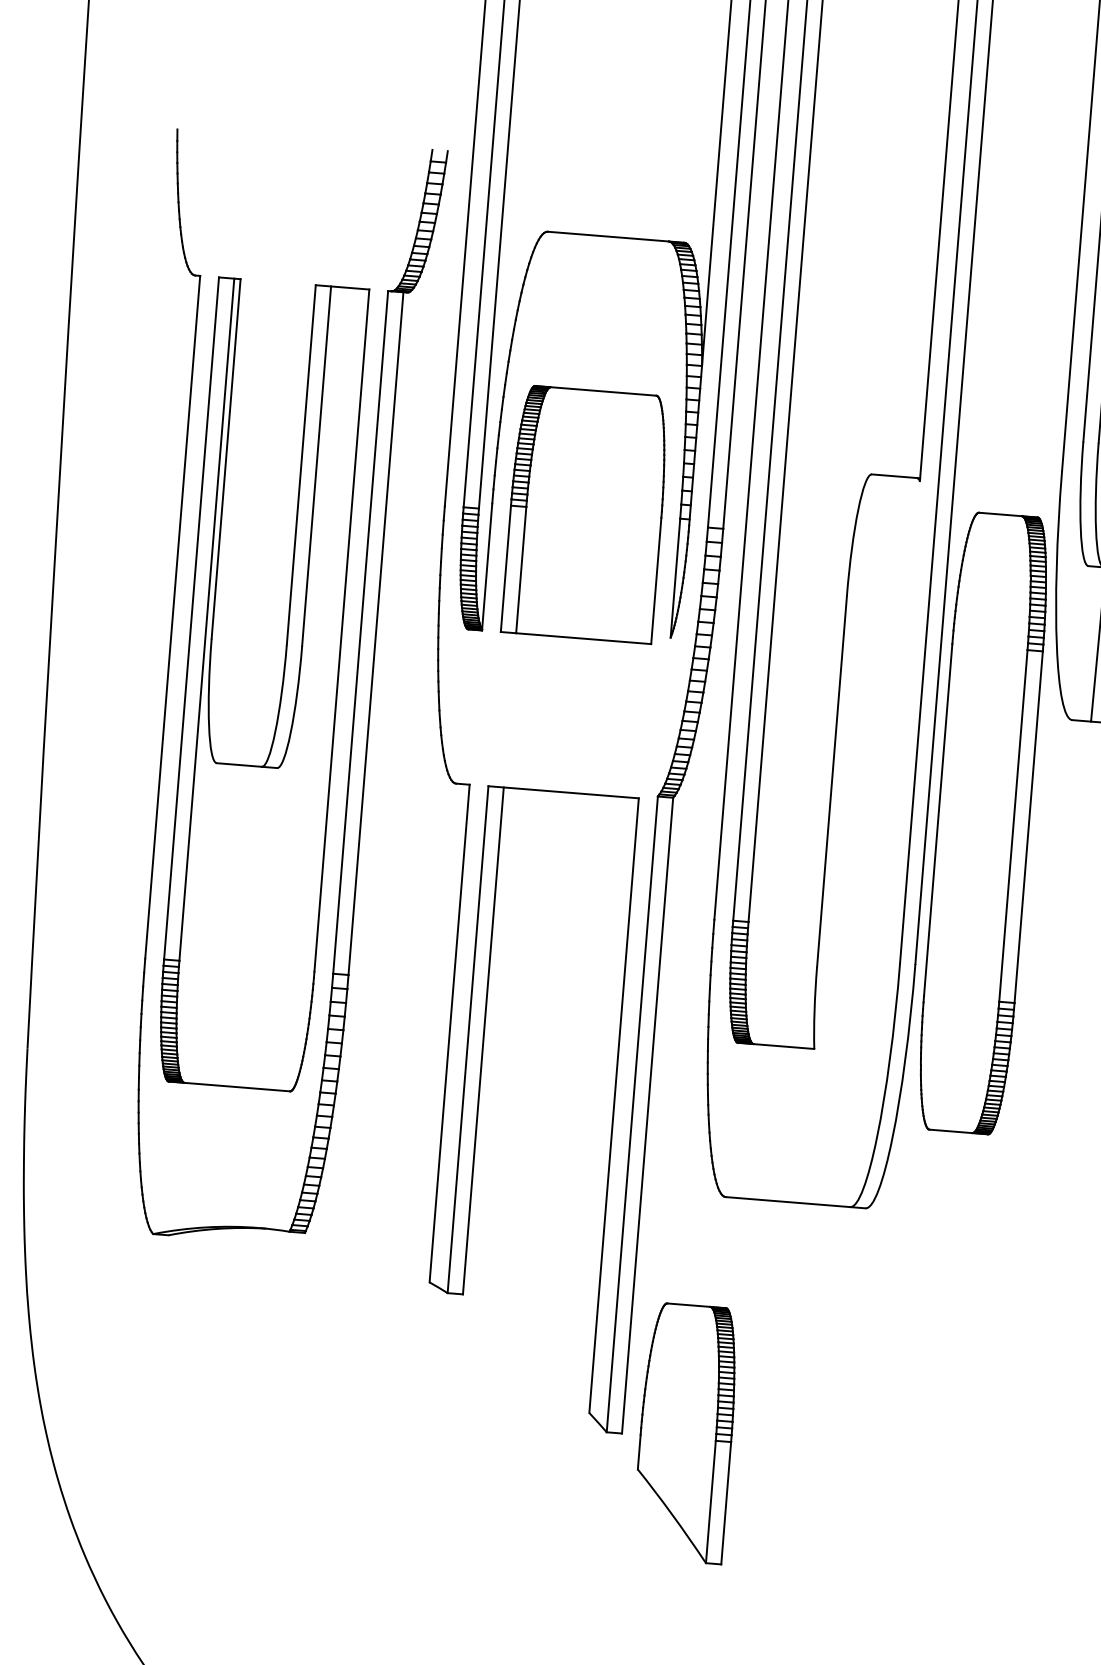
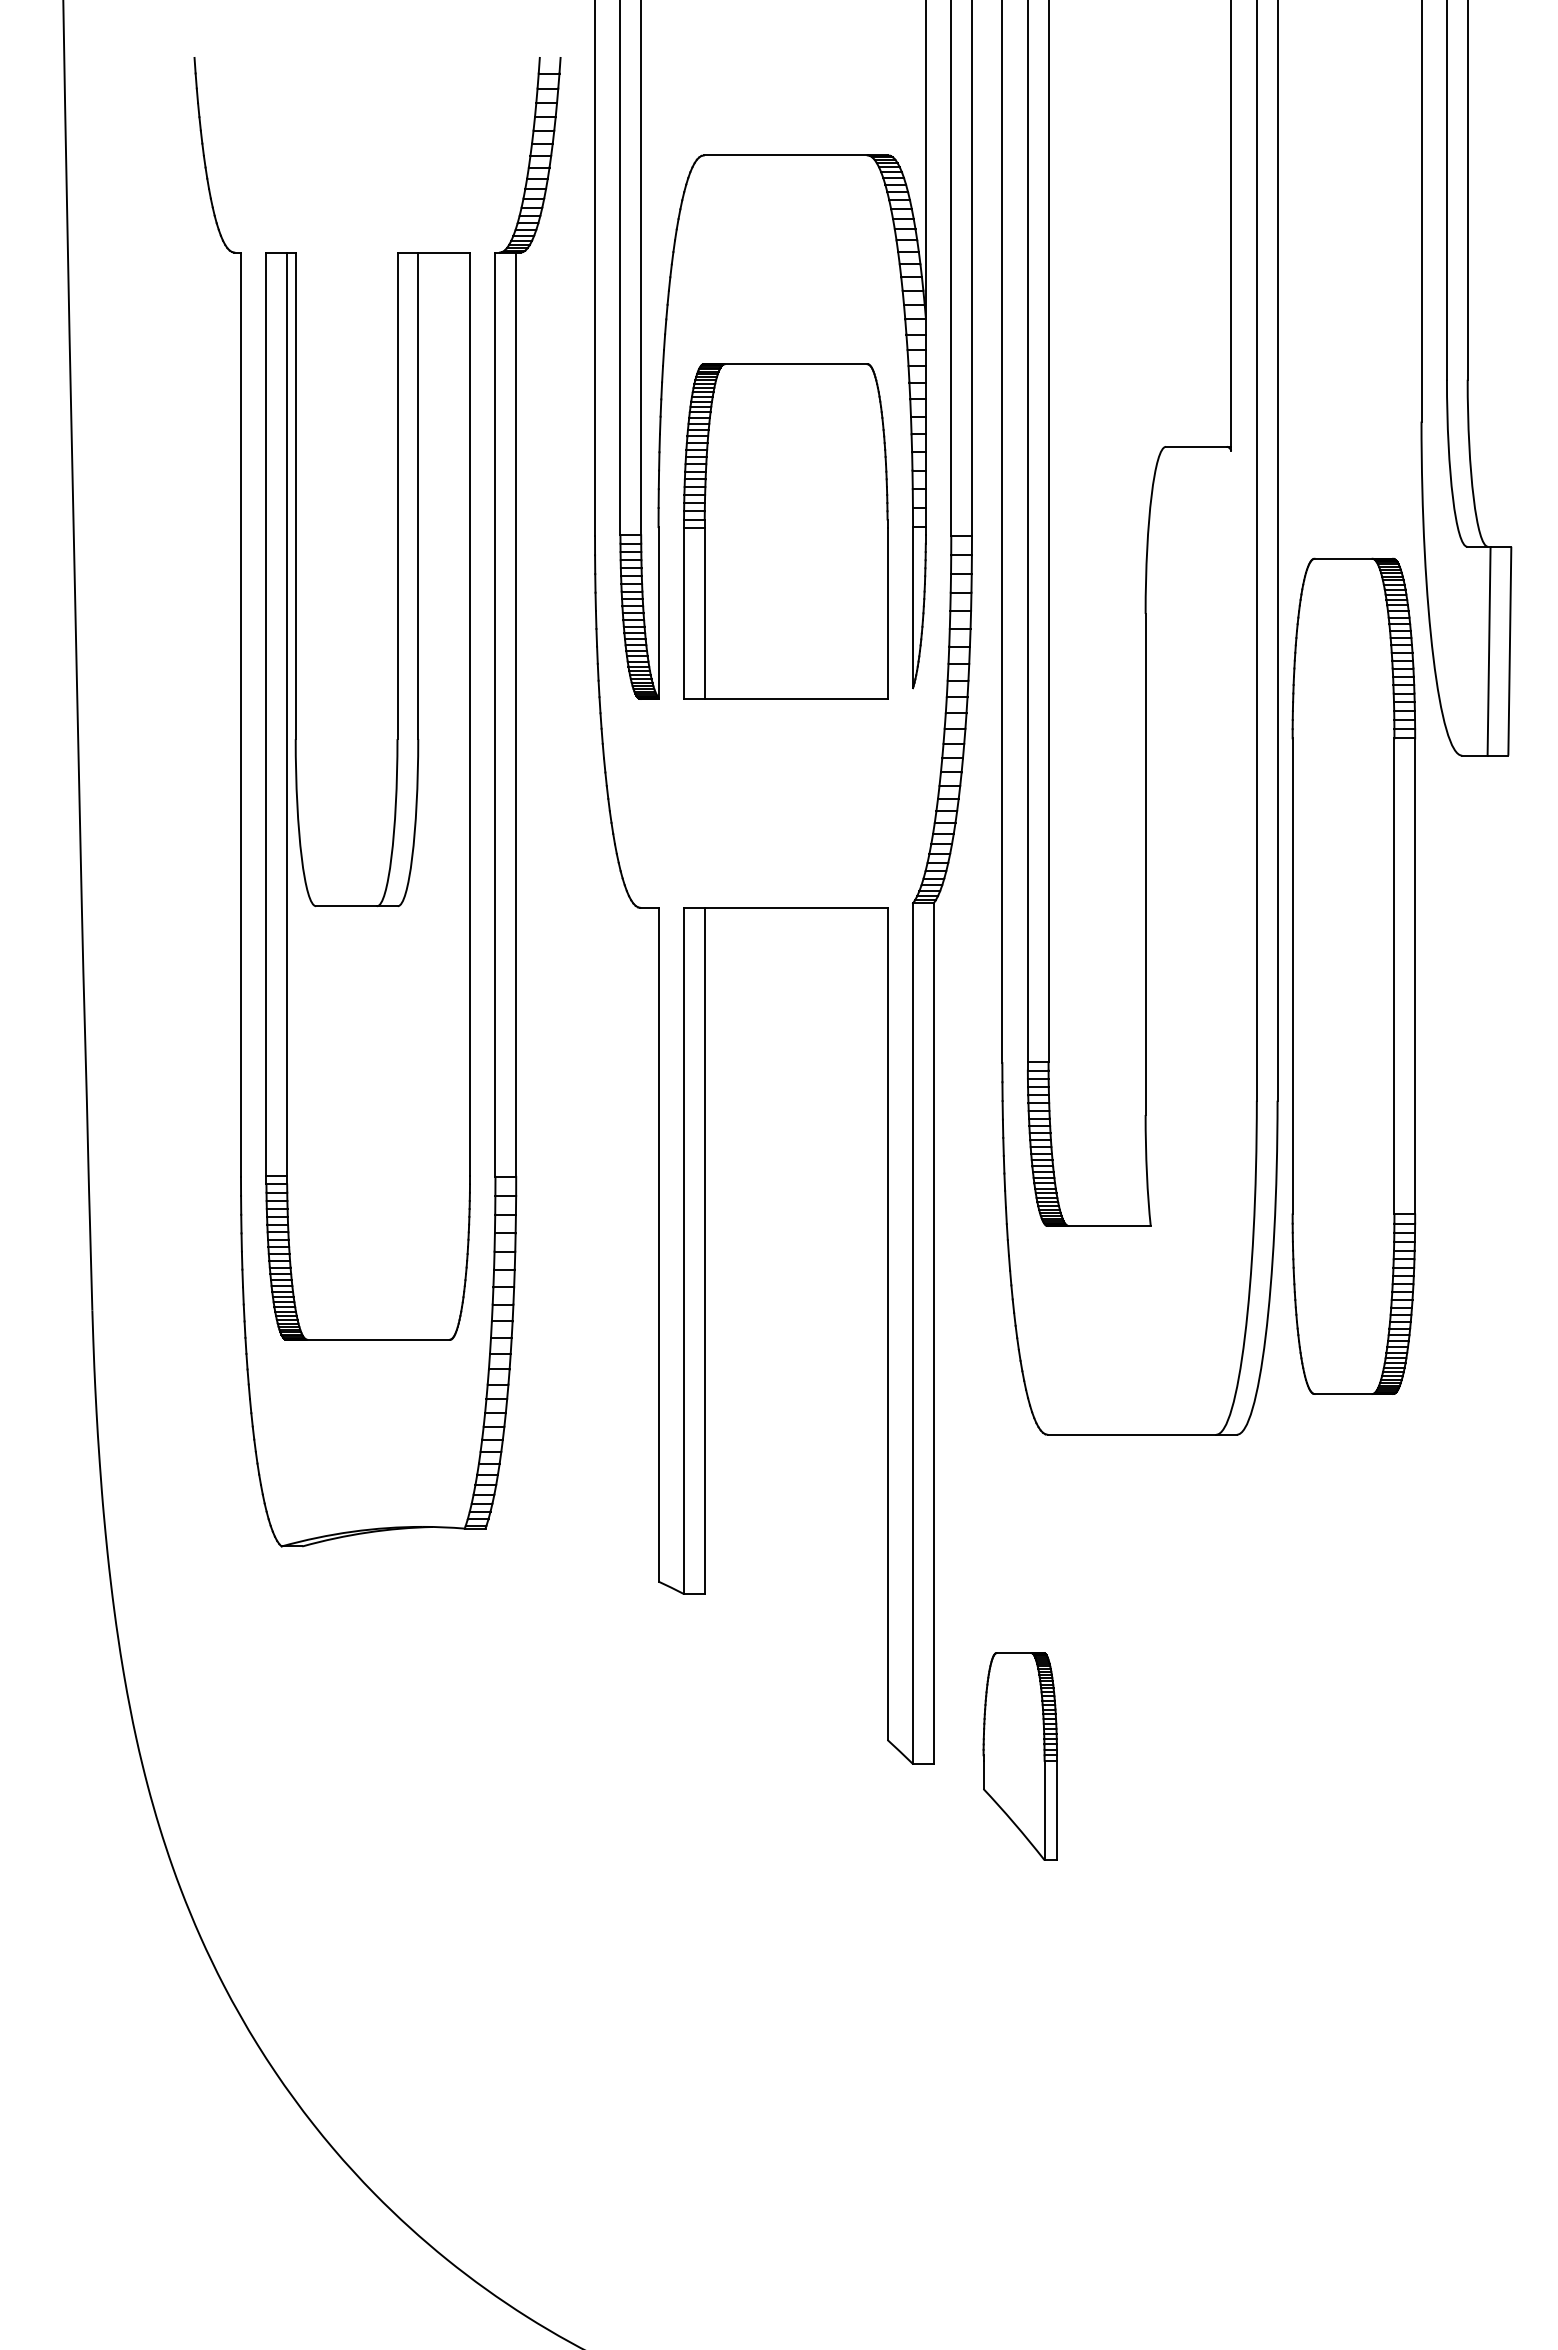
part: (983, 822) -> (1353, 975), moved
part: (686, 1433) -> (1020, 1756), size x0.6

